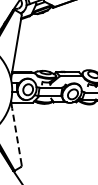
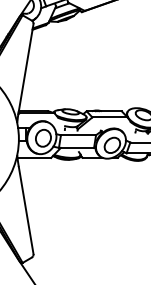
line: (16, 136) -> (25, 210), dashed -> solid

